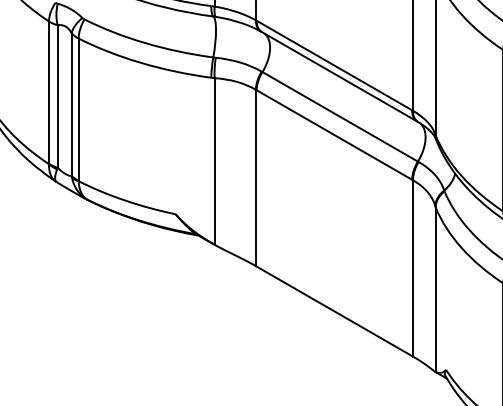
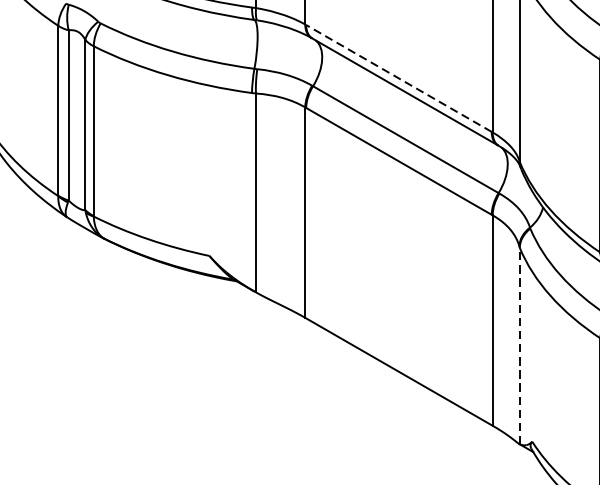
line: (334, 65) -> (399, 78), solid -> dashed
line: (435, 289) -> (519, 345), solid -> dashed

